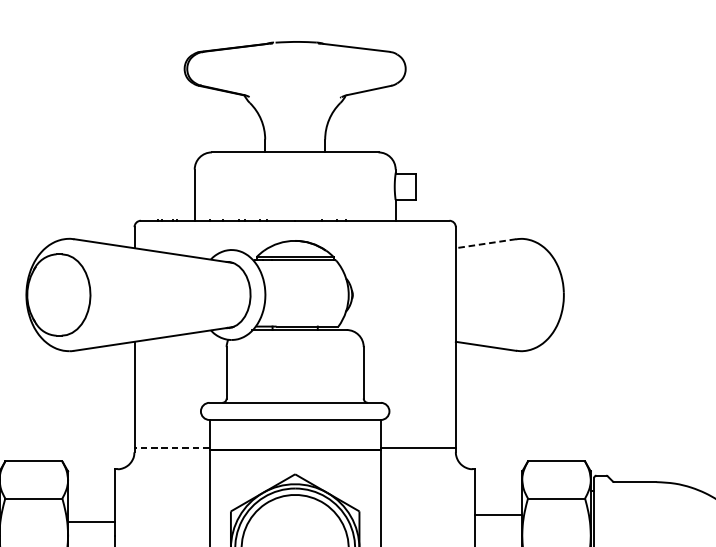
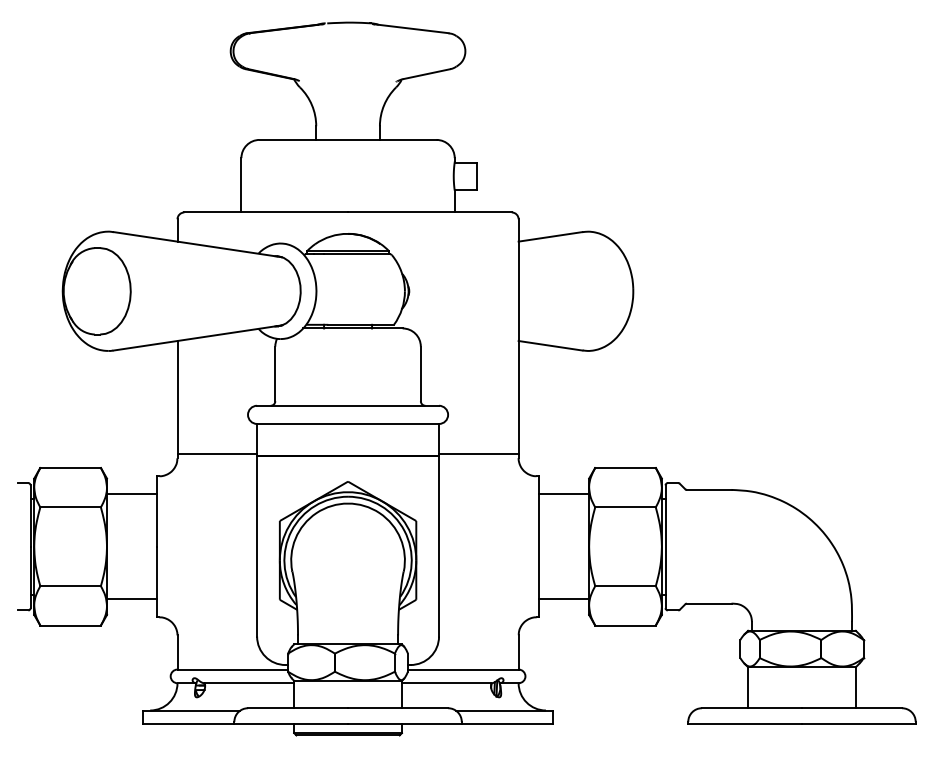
line: (485, 243) -> (550, 236), dashed -> solid
line: (172, 447) -> (217, 453), dashed -> solid
line: (499, 514) -> (564, 494), moved
line: (92, 522) -> (132, 494), moved

